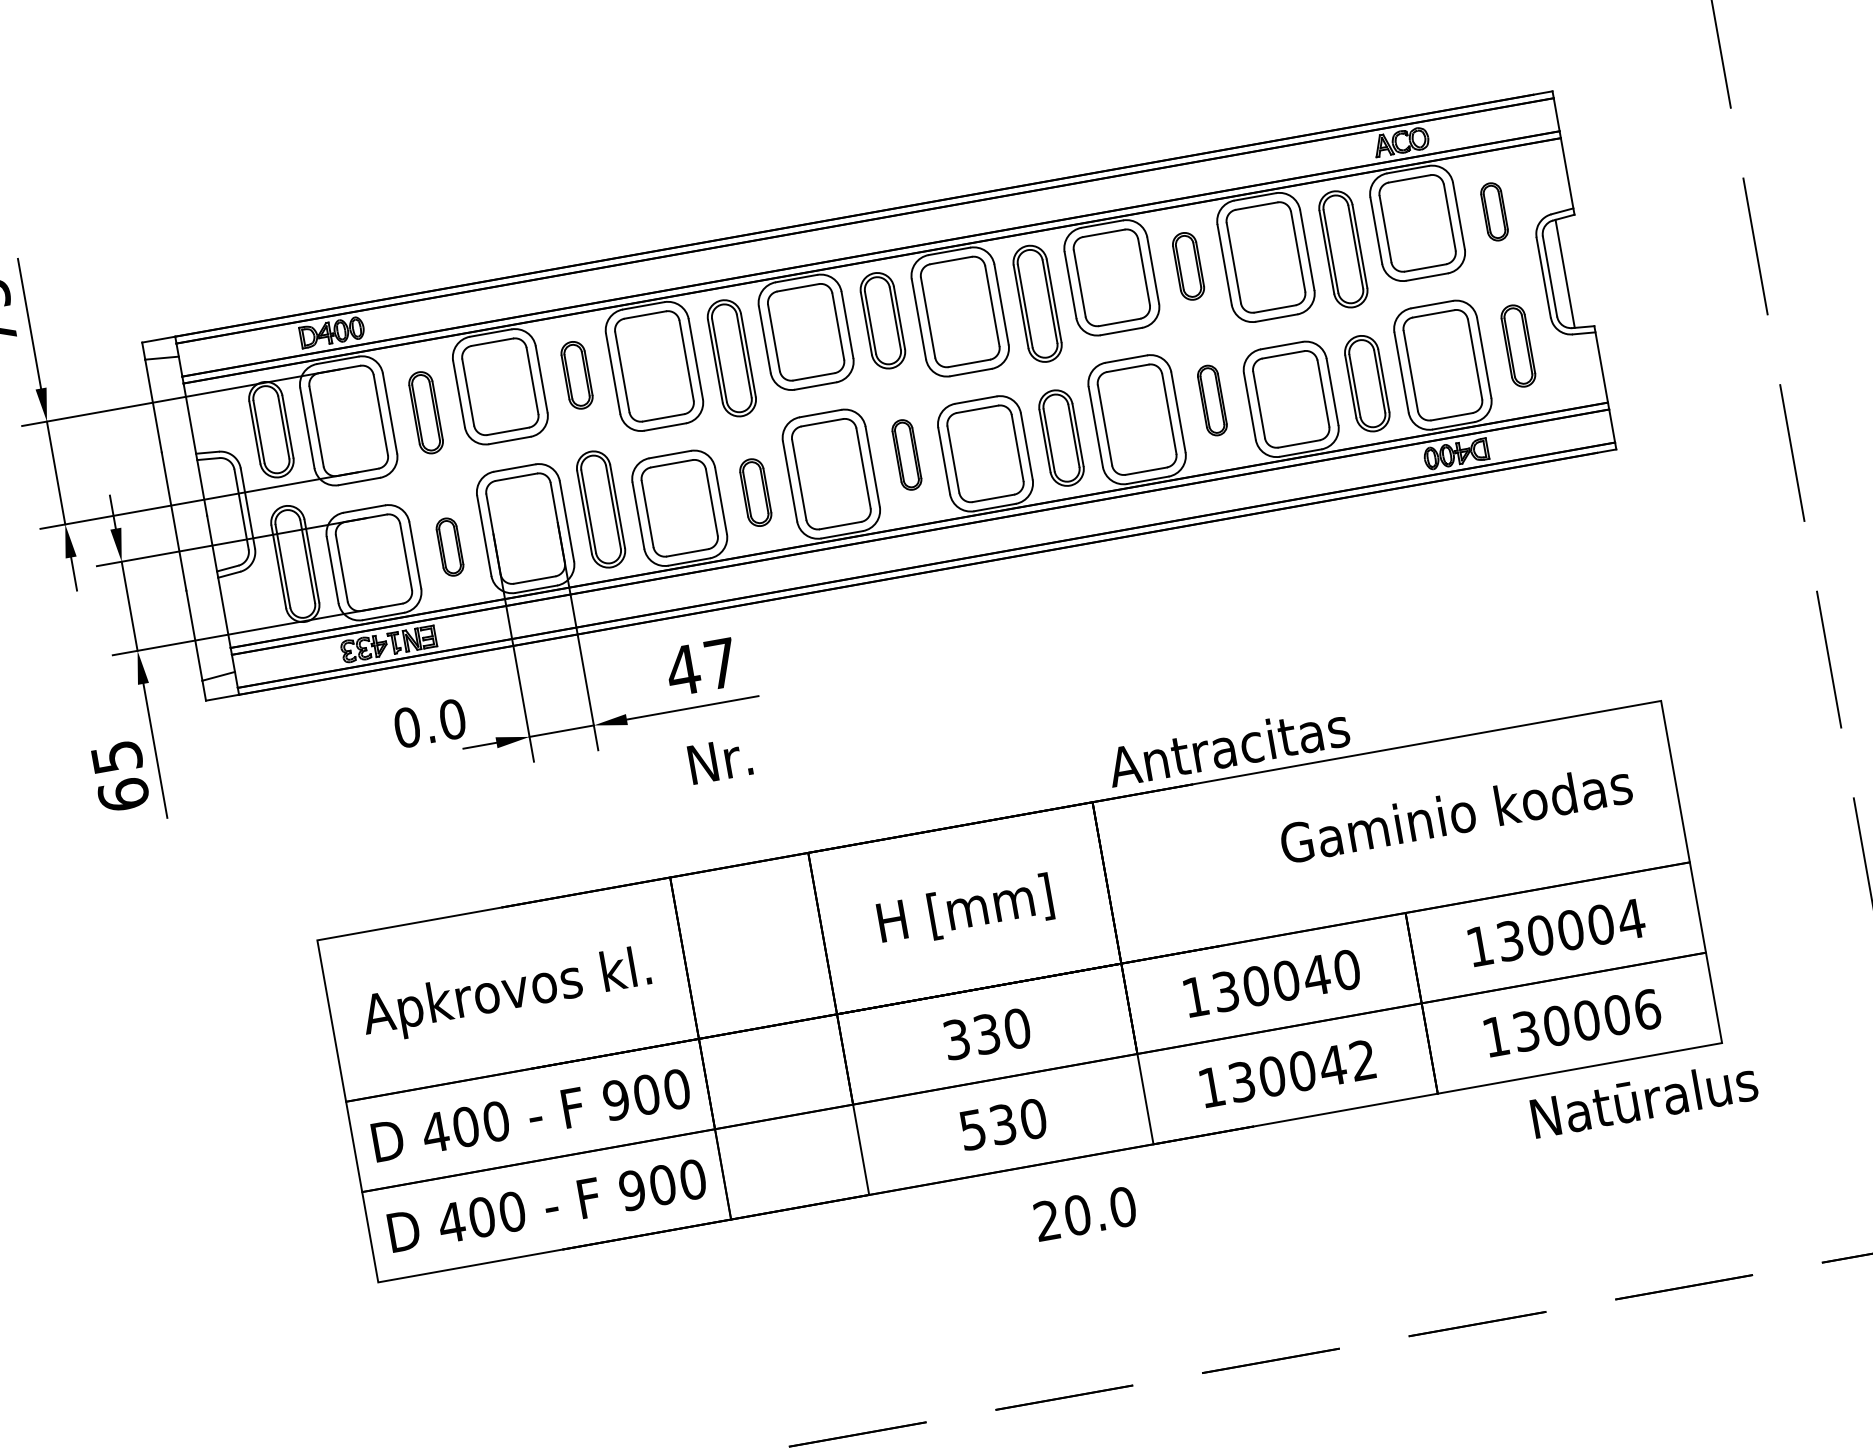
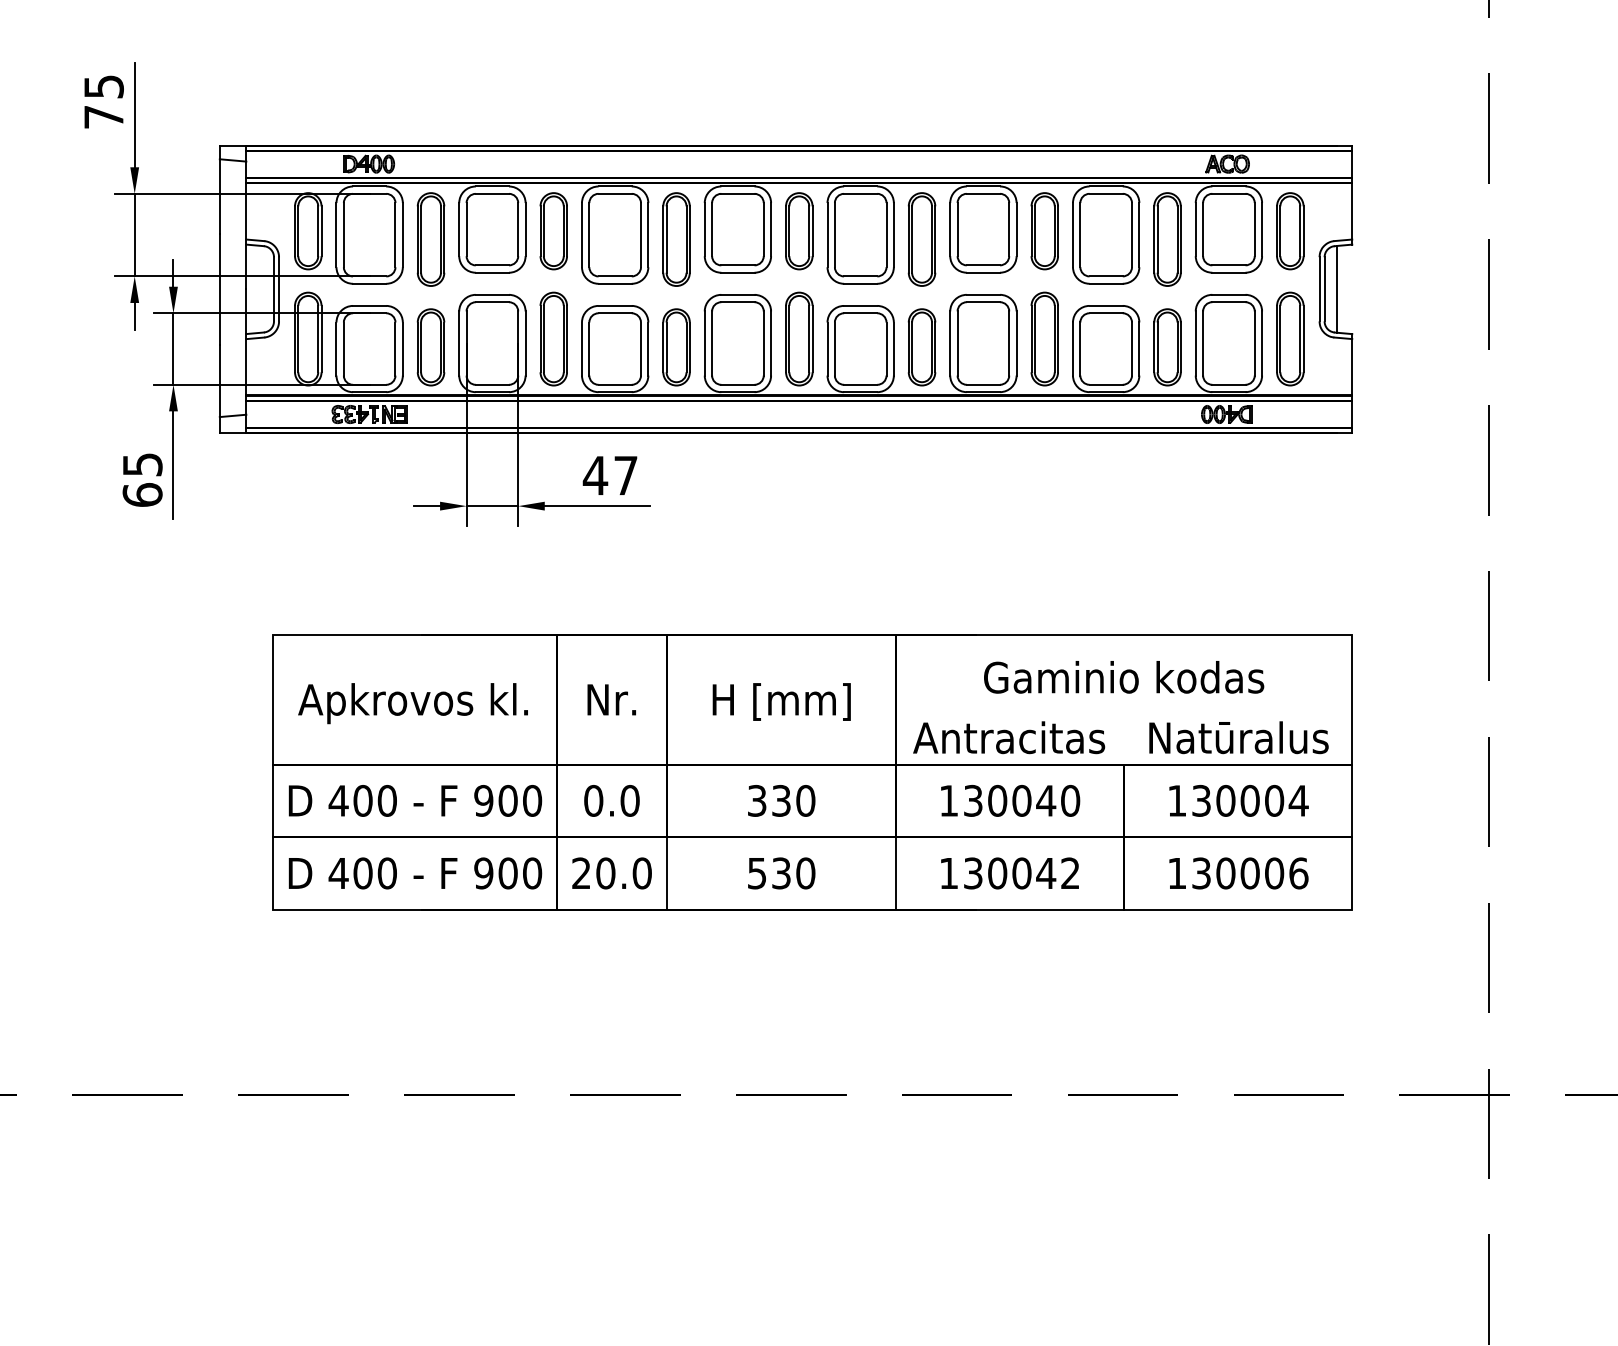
part: (1494, 212) -> (1290, 231), size x1.67
part: (1188, 266) -> (1044, 231), size x1.43
part: (1518, 345) -> (1290, 338), size x1.43
part: (576, 375) -> (553, 231), size x1.43
part: (1212, 399) -> (1044, 338), size x1.67
part: (425, 412) -> (430, 239), size x1.43
part: (906, 454) -> (799, 338), size x1.67
part: (755, 492) -> (676, 347), size x1.43
part: (449, 547) -> (430, 347), size x1.67
text: (429, 723) -> (611, 800), moved
text: (1228, 746) -> (1009, 737), moved
text: (719, 760) -> (611, 699), moved
text: (1456, 813) -> (1124, 677), moved
text: (1643, 1099) -> (1238, 737), moved
text: (1084, 1214) -> (611, 873), moved

